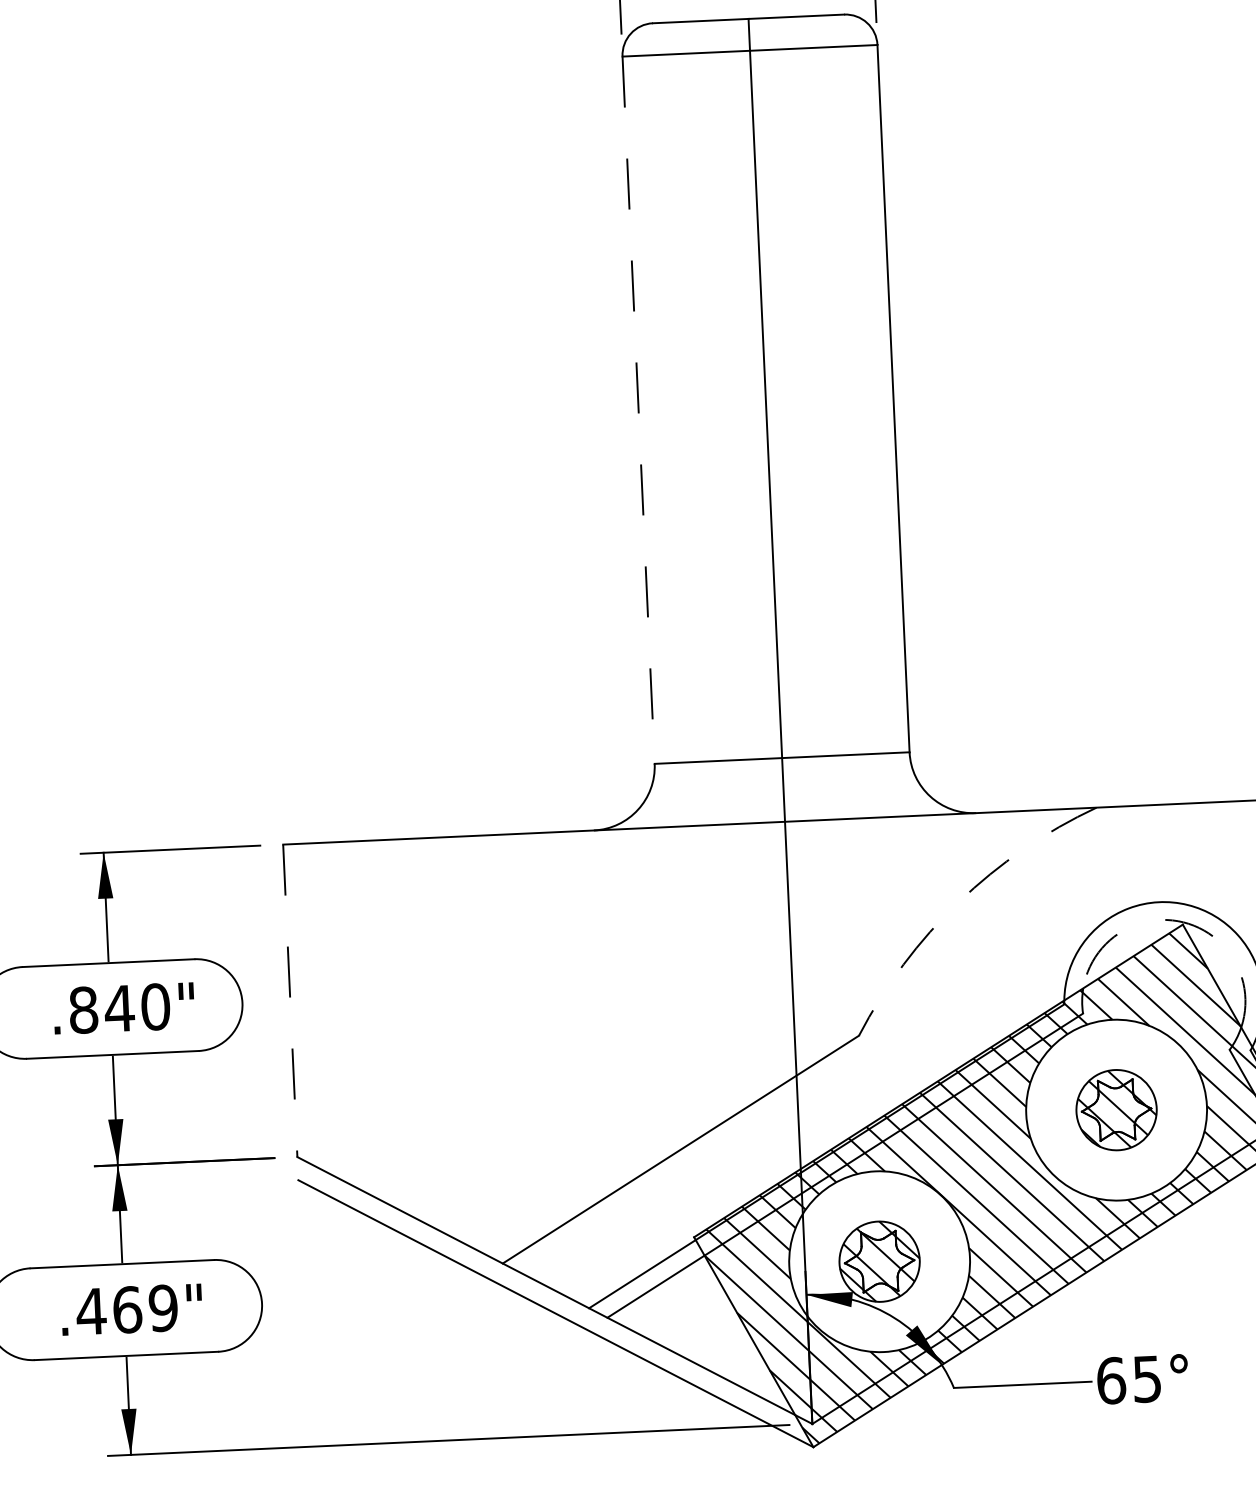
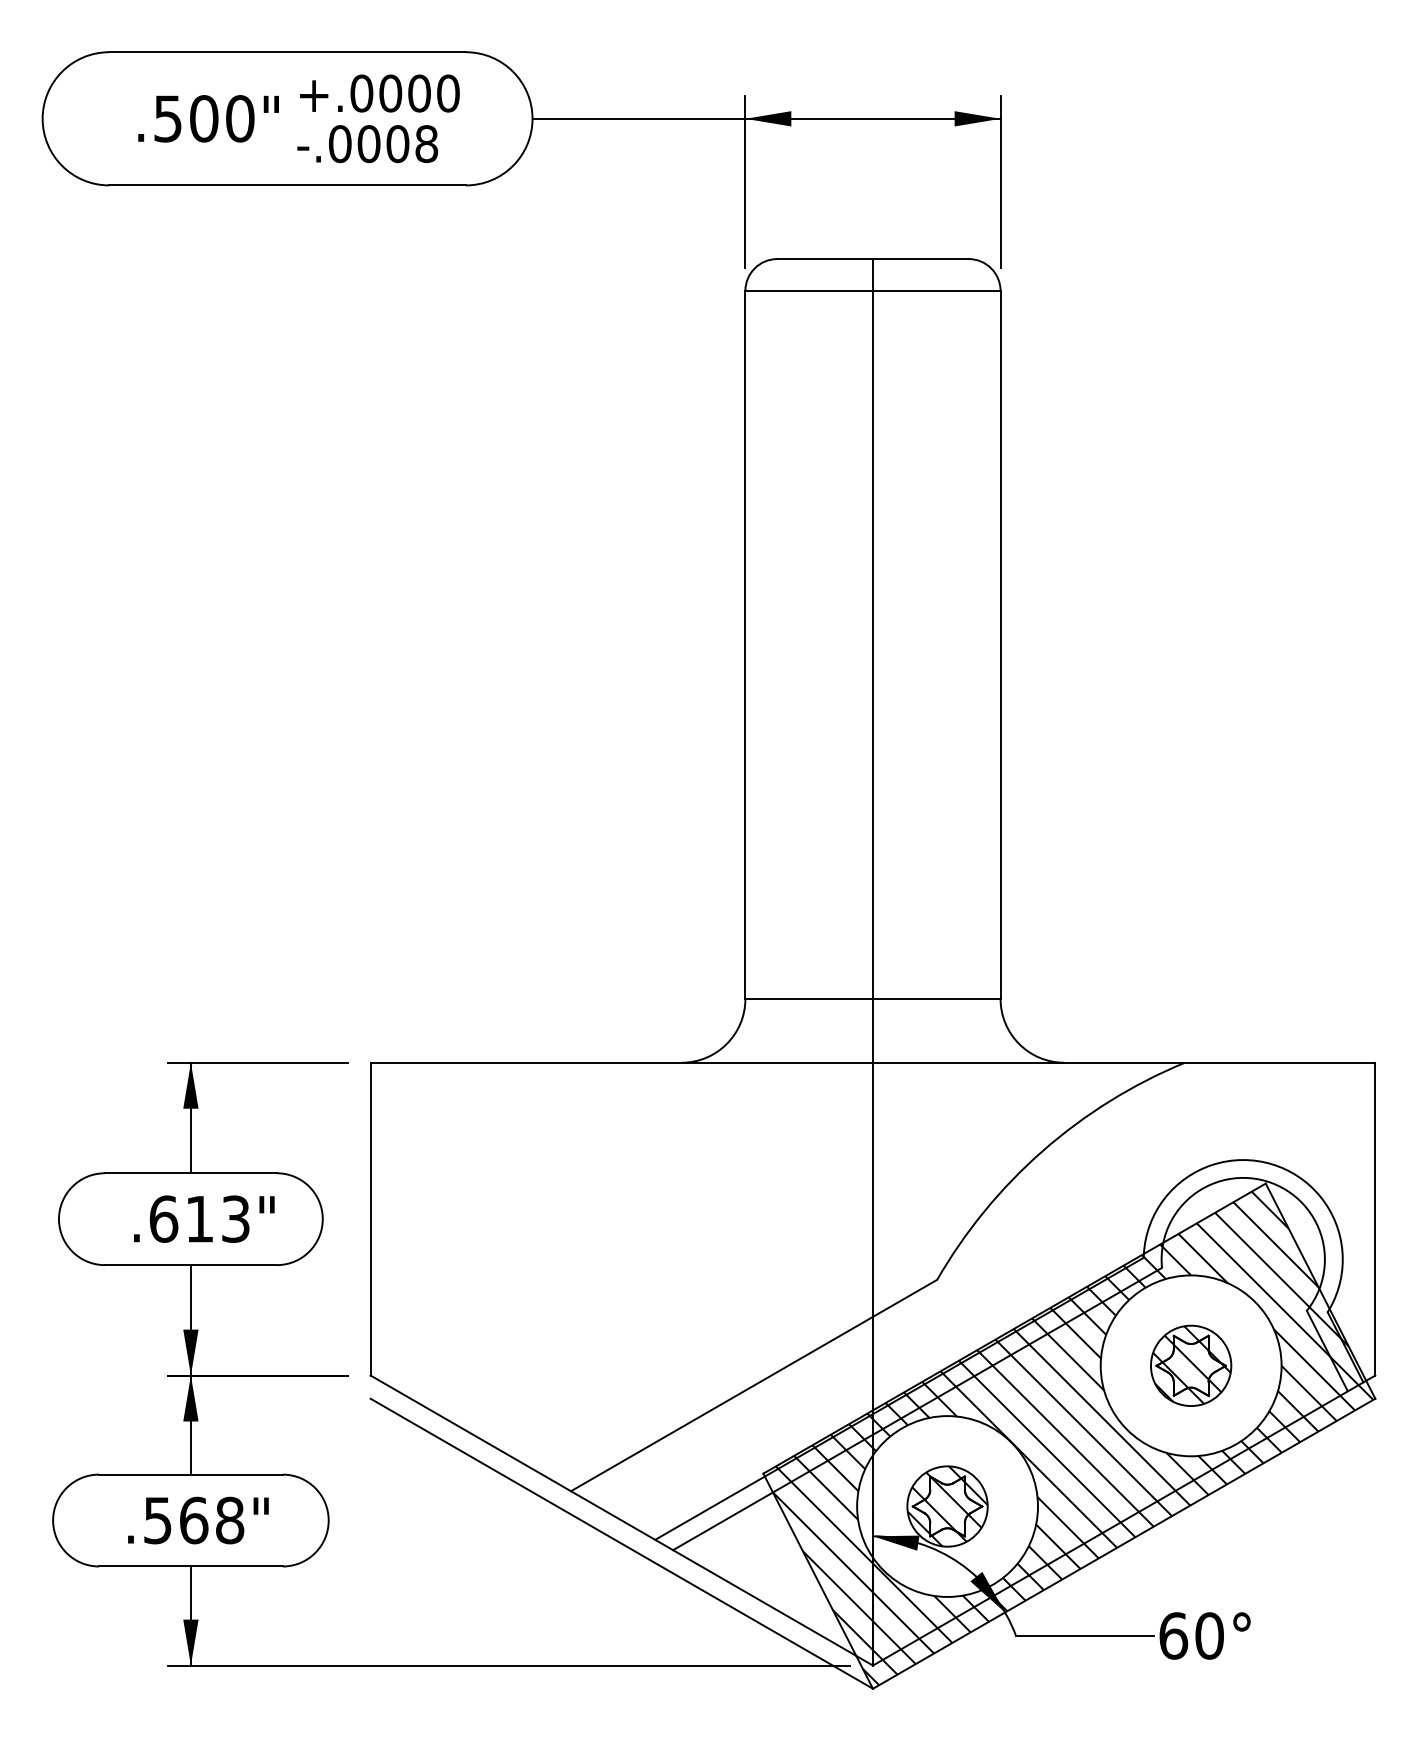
line: (638, 410) -> (745, 645), dashed -> solid
arc: (959, 901) -> (1043, 1150), dashed -> solid
arc: (1183, 922) -> (1266, 1181), dashed -> solid
line: (290, 1001) -> (370, 1219), dashed -> solid
text: (119, 1007) -> (199, 1218), .840" -> .613"
text: (126, 1309) -> (193, 1520), .469" -> .568"
text: (1147, 1378) -> (1209, 1635), 65° -> 60°

